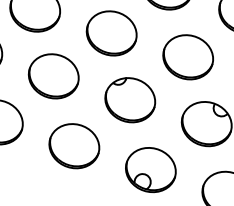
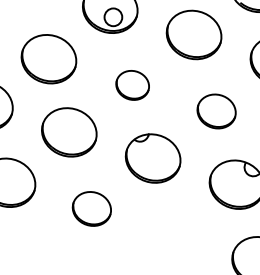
part: (111, 33) -> (132, 85), size x0.6
part: (188, 57) -> (216, 111), size x0.7
part: (74, 145) -> (91, 208), size x0.7
part: (150, 170) -> (175, 235), removed

